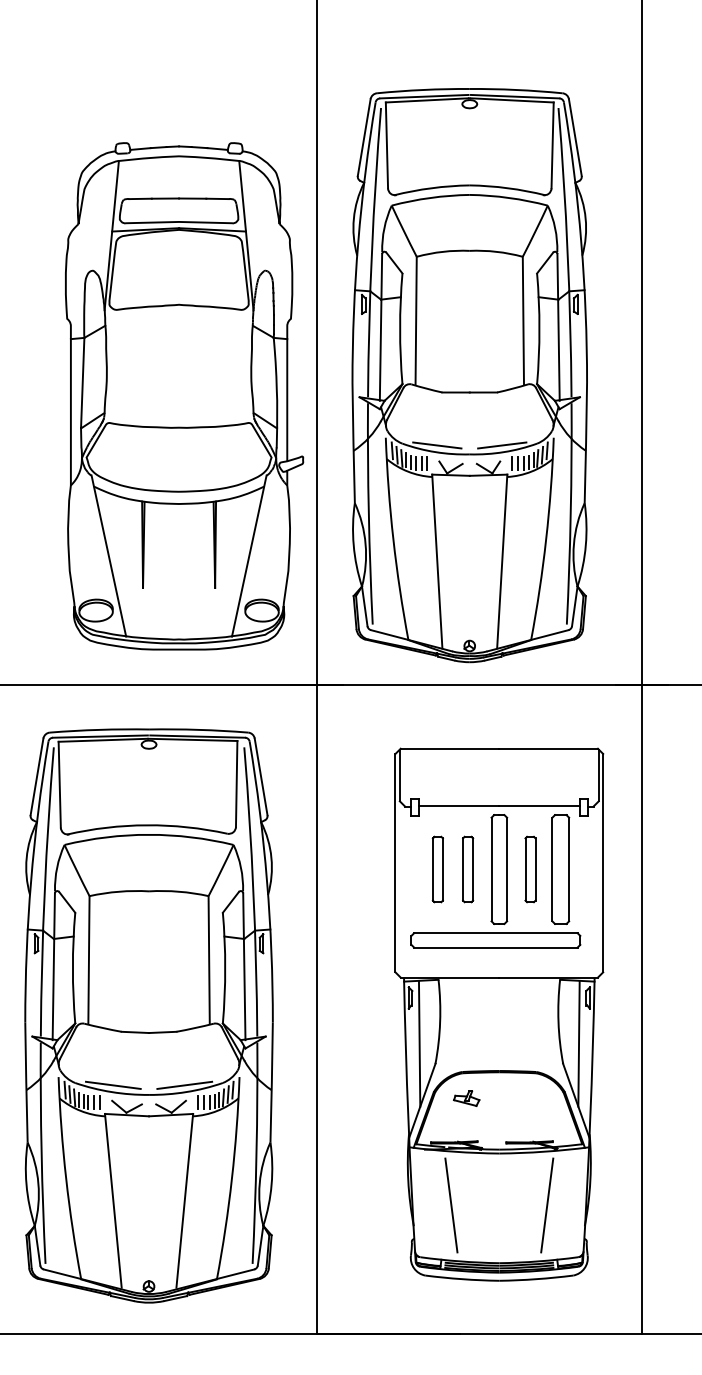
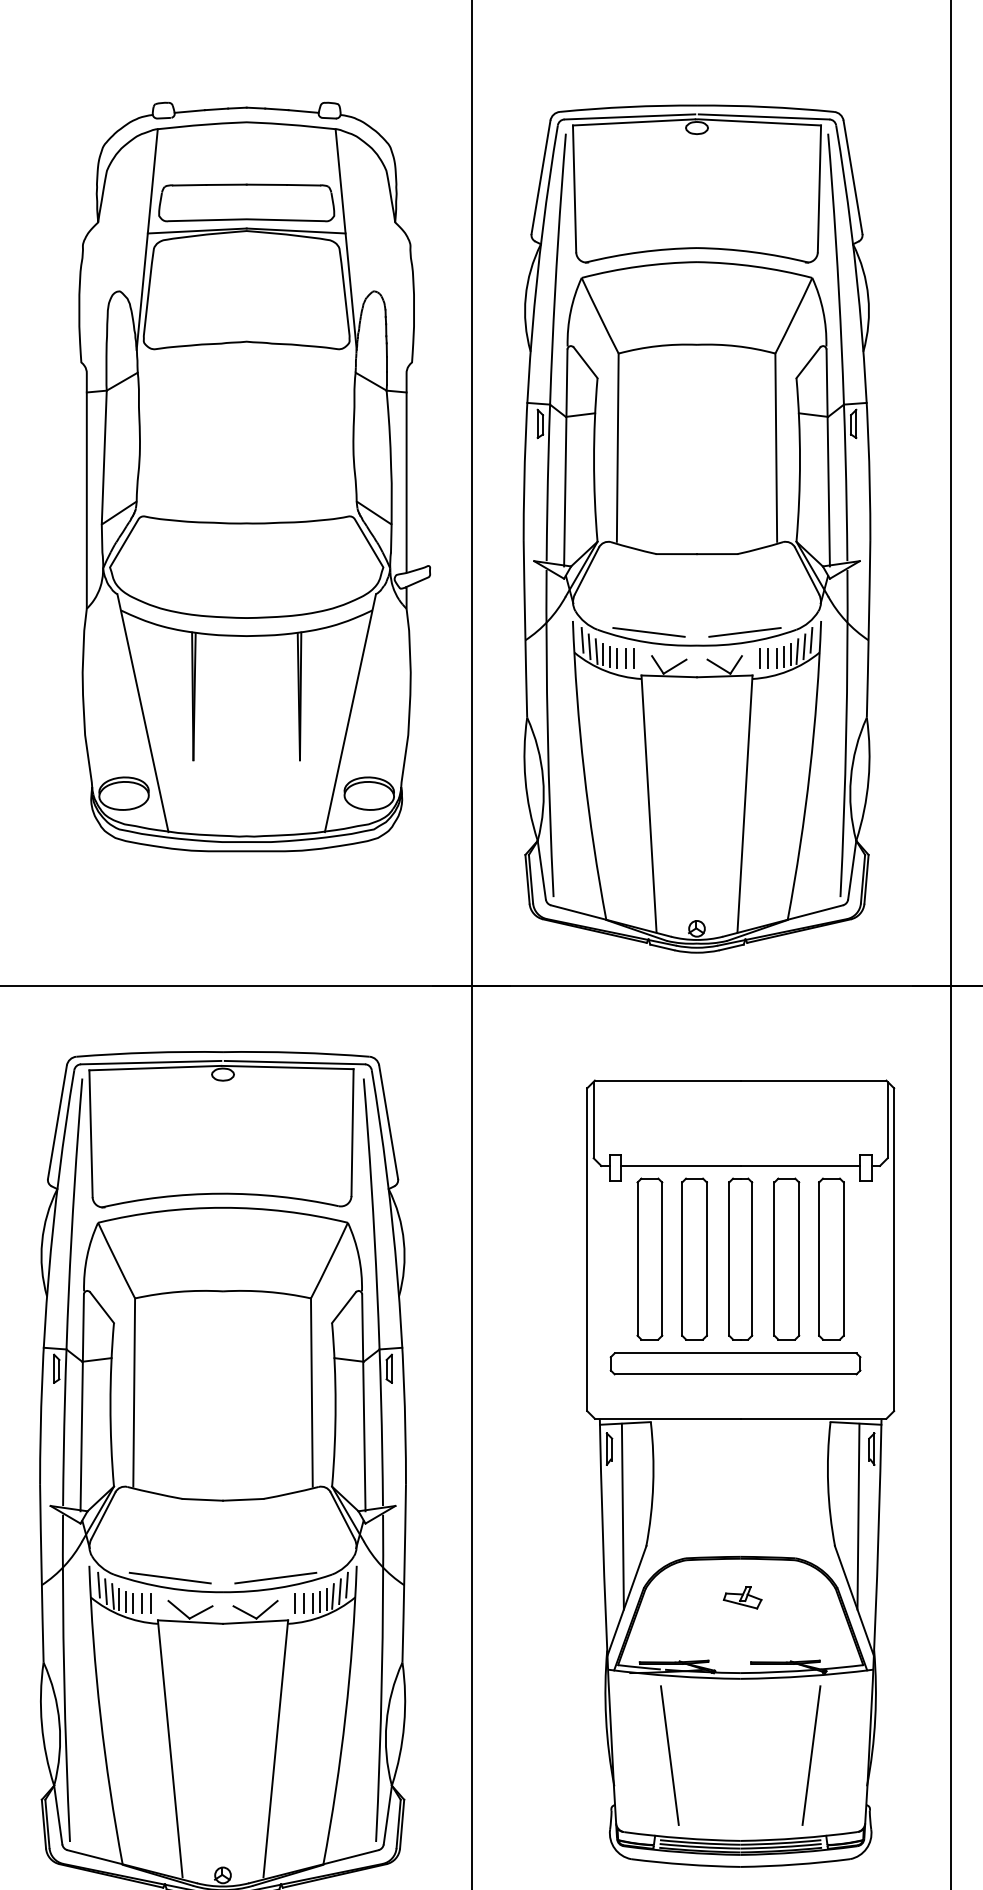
part: (184, 396) -> (254, 477), moved
part: (437, 869) -> (649, 1259), size x1.67
part: (467, 869) -> (693, 1259), size x1.67
part: (530, 869) -> (786, 1259), size x1.67
part: (466, 1098) -> (742, 1597), moved

